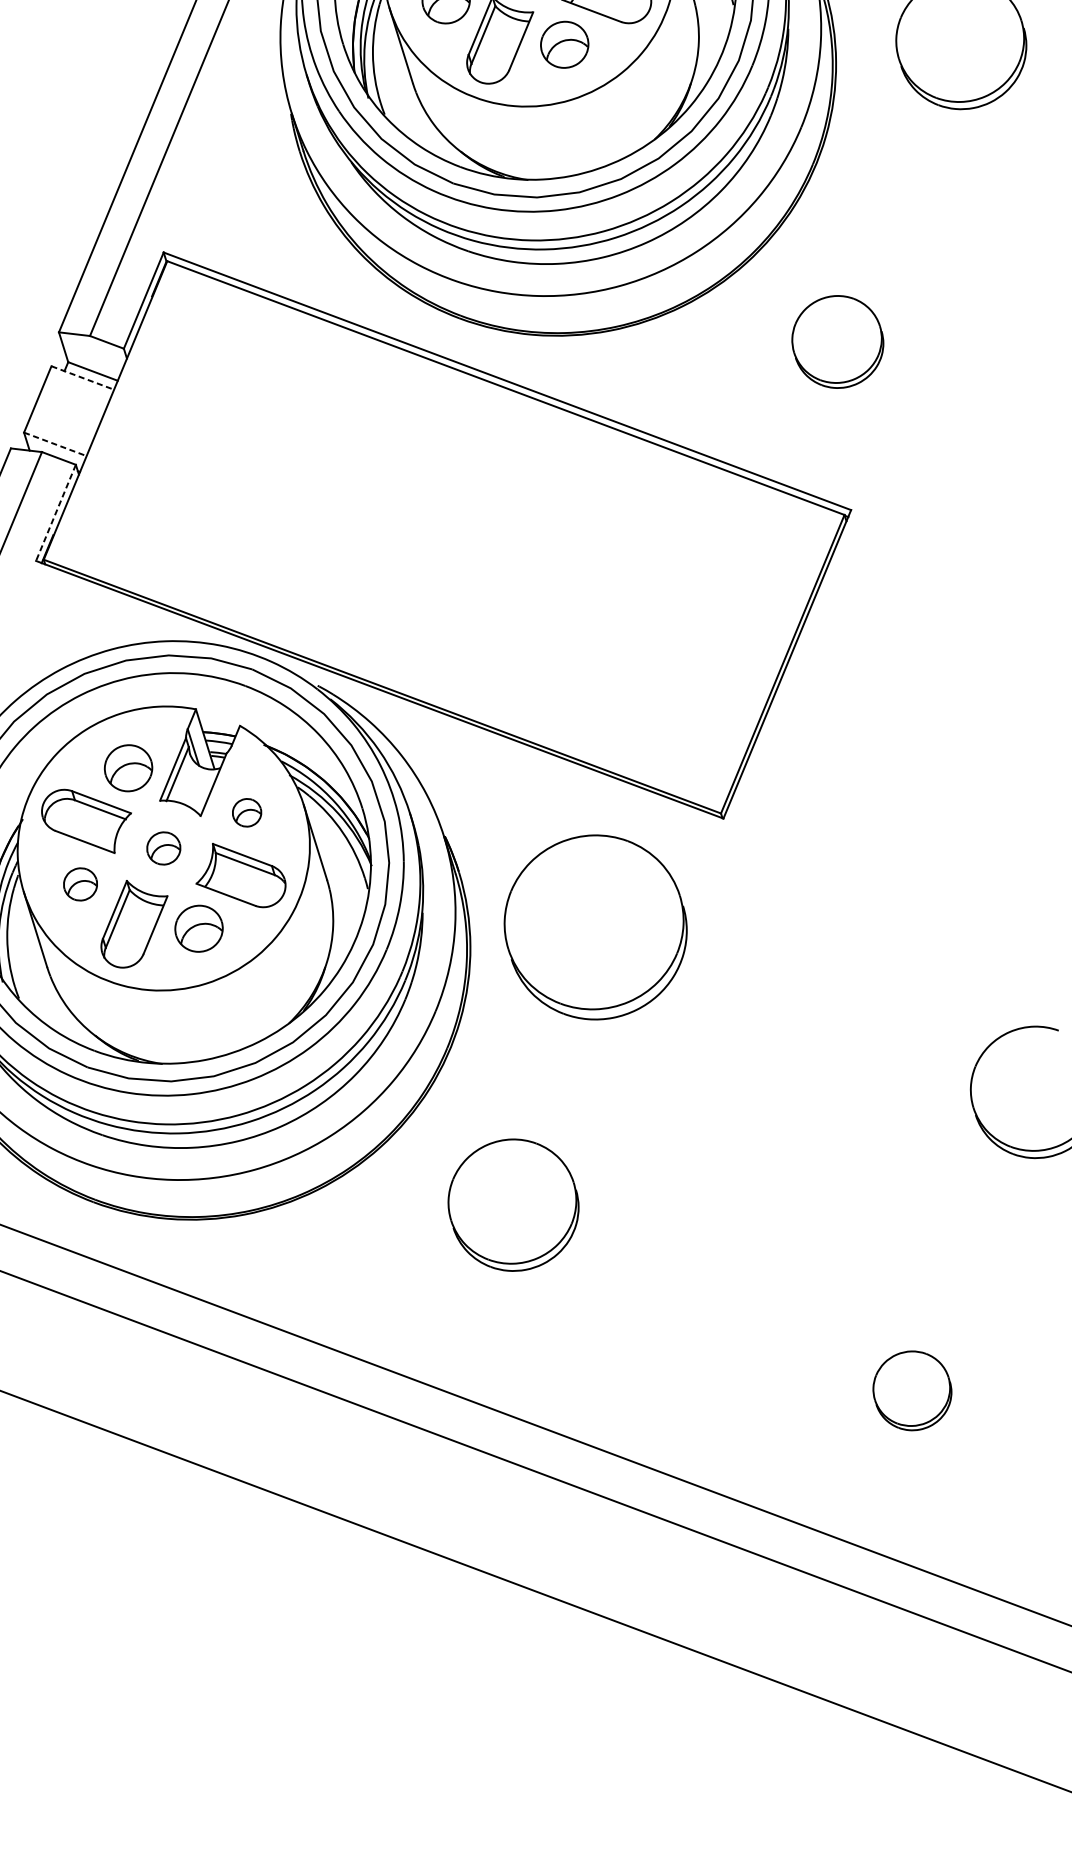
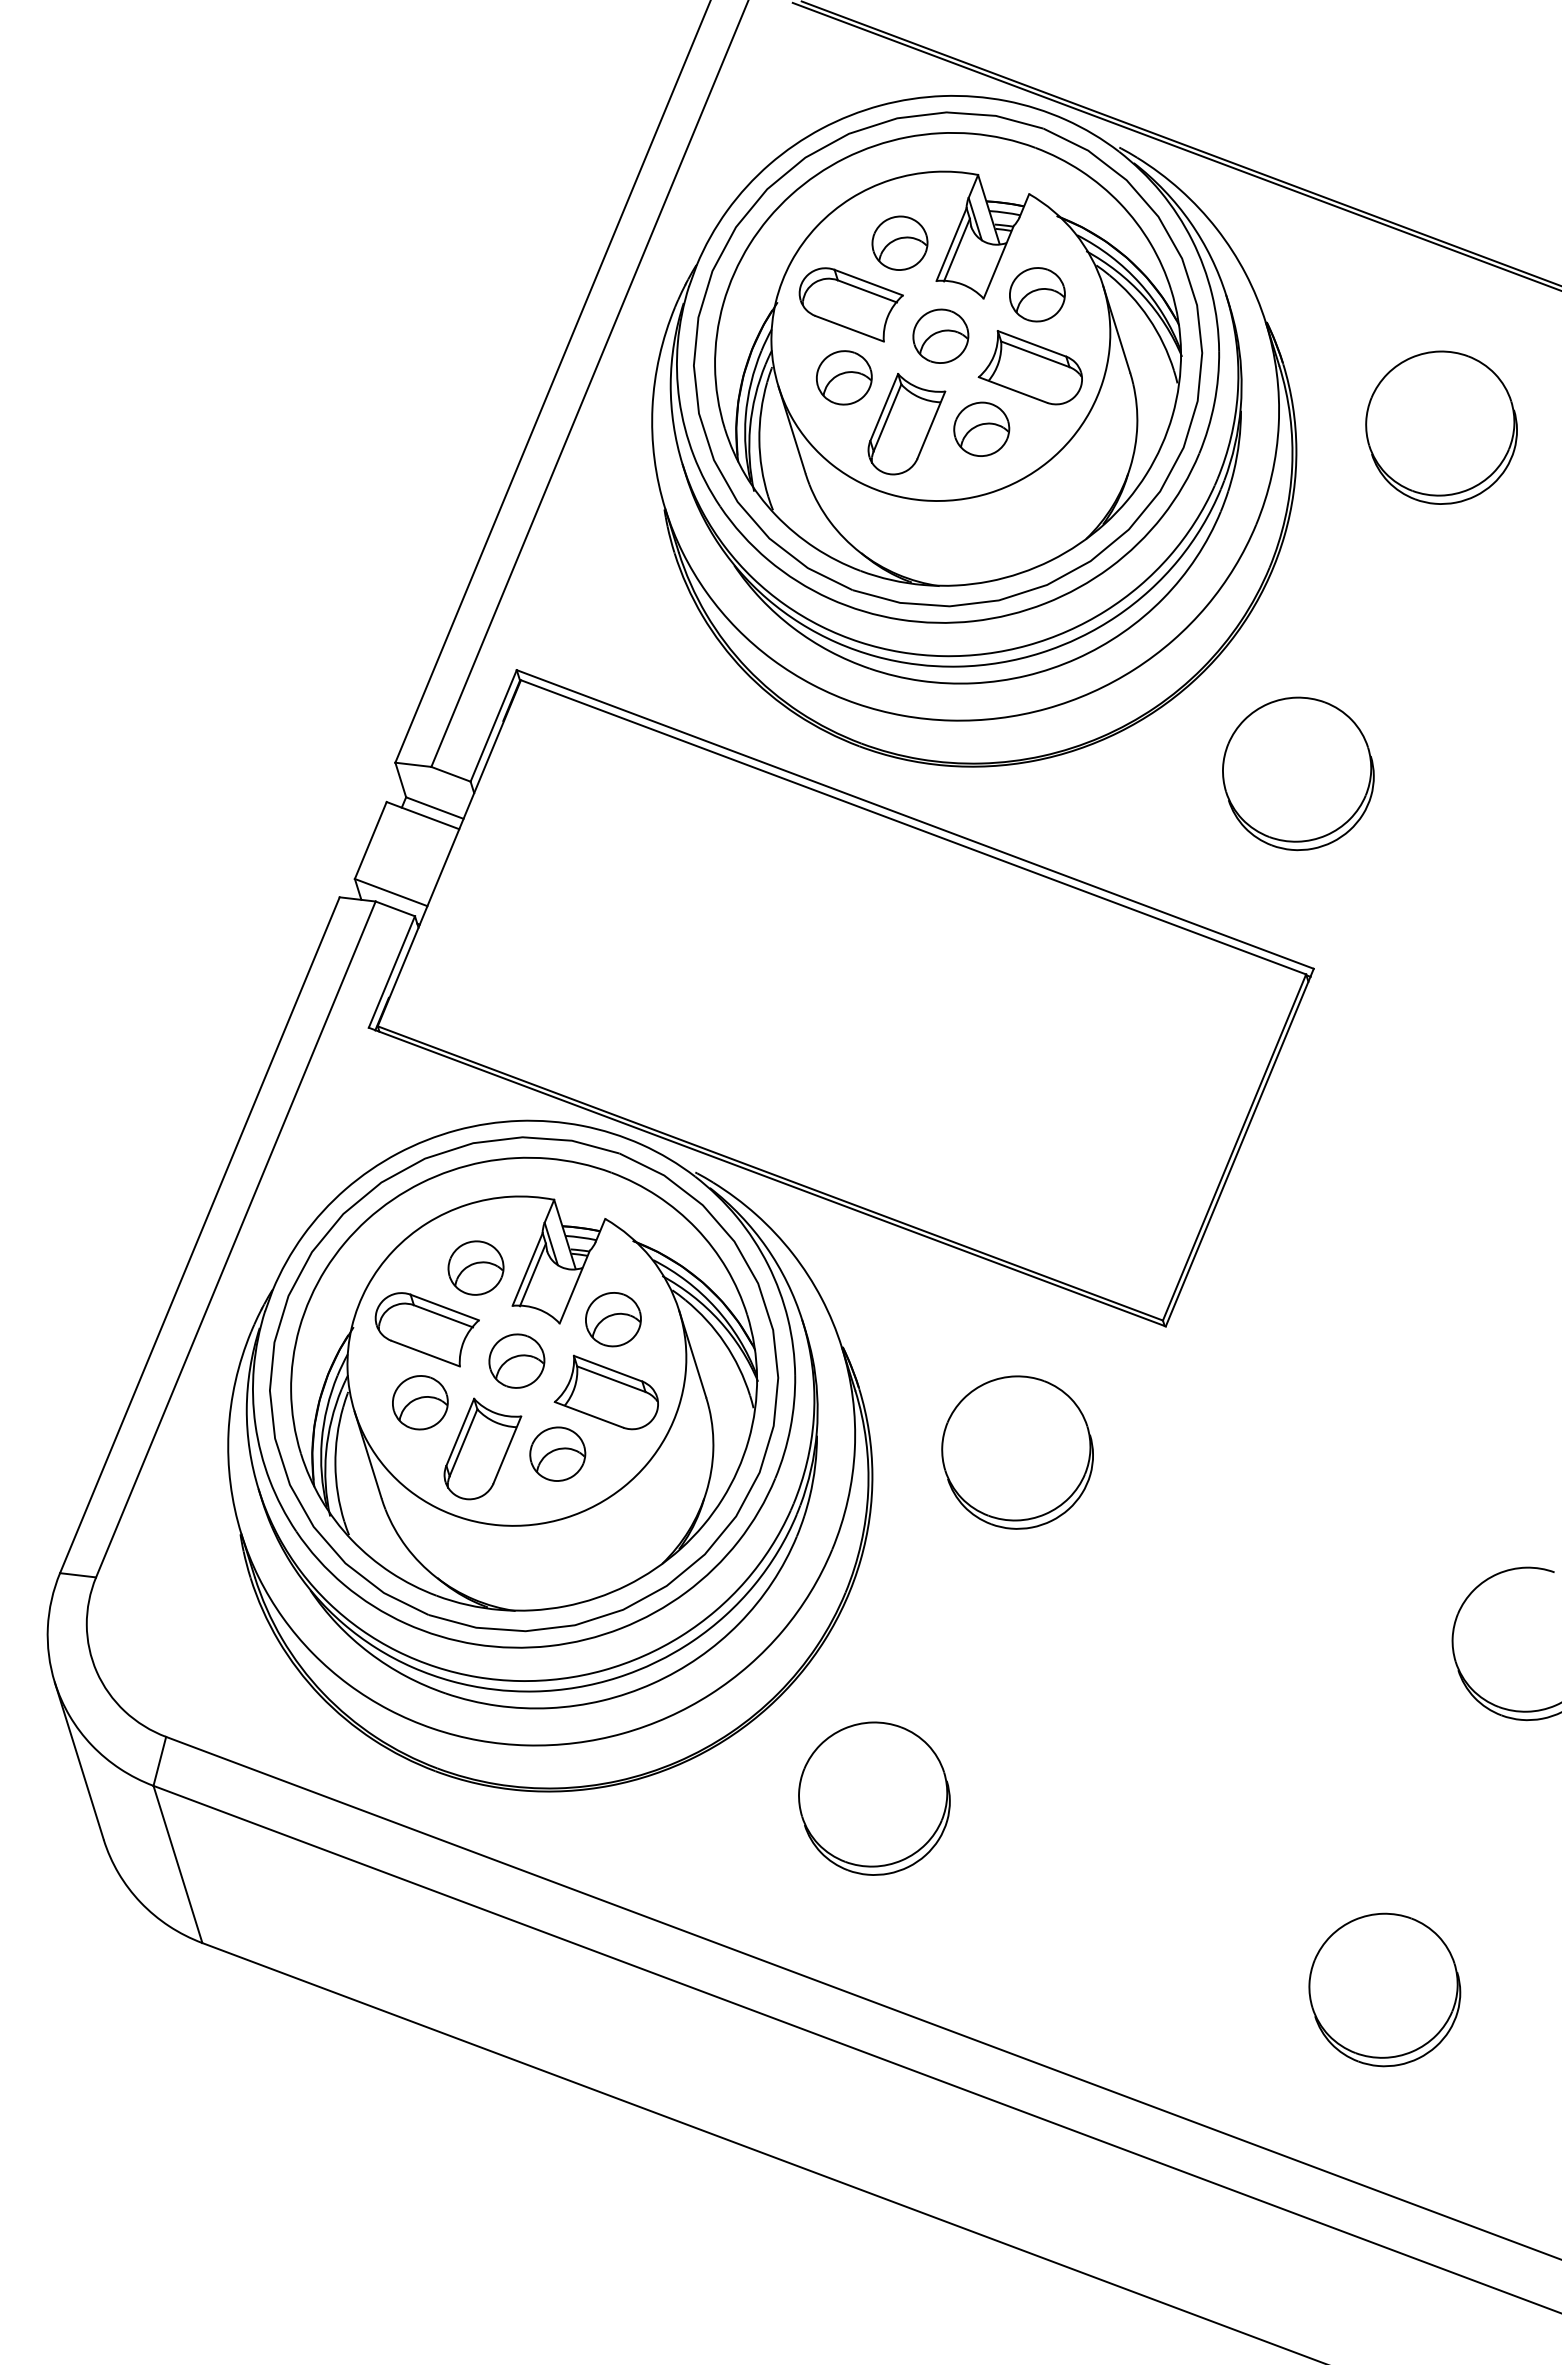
part: (837, 341) -> (1298, 773), size x1.43
line: (82, 377) -> (422, 815), dashed -> solid
line: (55, 444) -> (391, 892), dashed -> solid
line: (55, 513) -> (391, 972), dashed -> solid
part: (247, 812) -> (613, 1319), size x1.67
part: (163, 847) -> (516, 1360), size x1.43
part: (80, 884) -> (420, 1402), size x1.43
part: (595, 927) -> (1017, 1452), size x0.71
part: (513, 1205) -> (874, 1798), moved
part: (912, 1390) -> (1384, 1989), size x1.67

